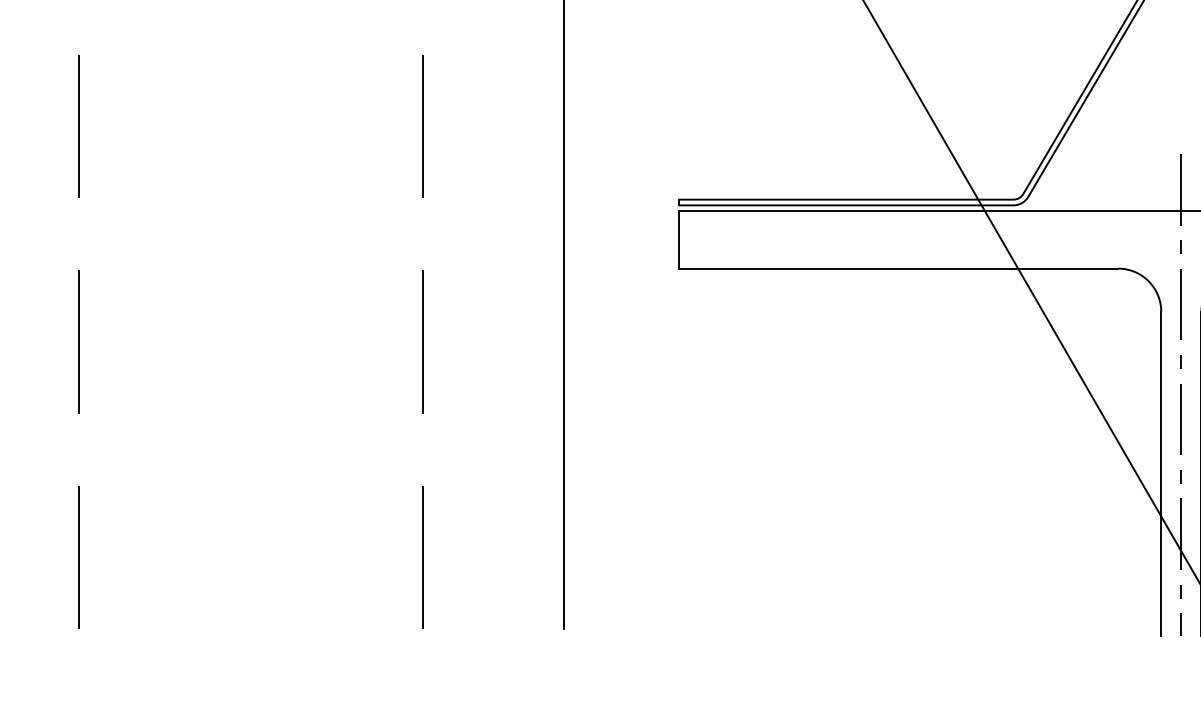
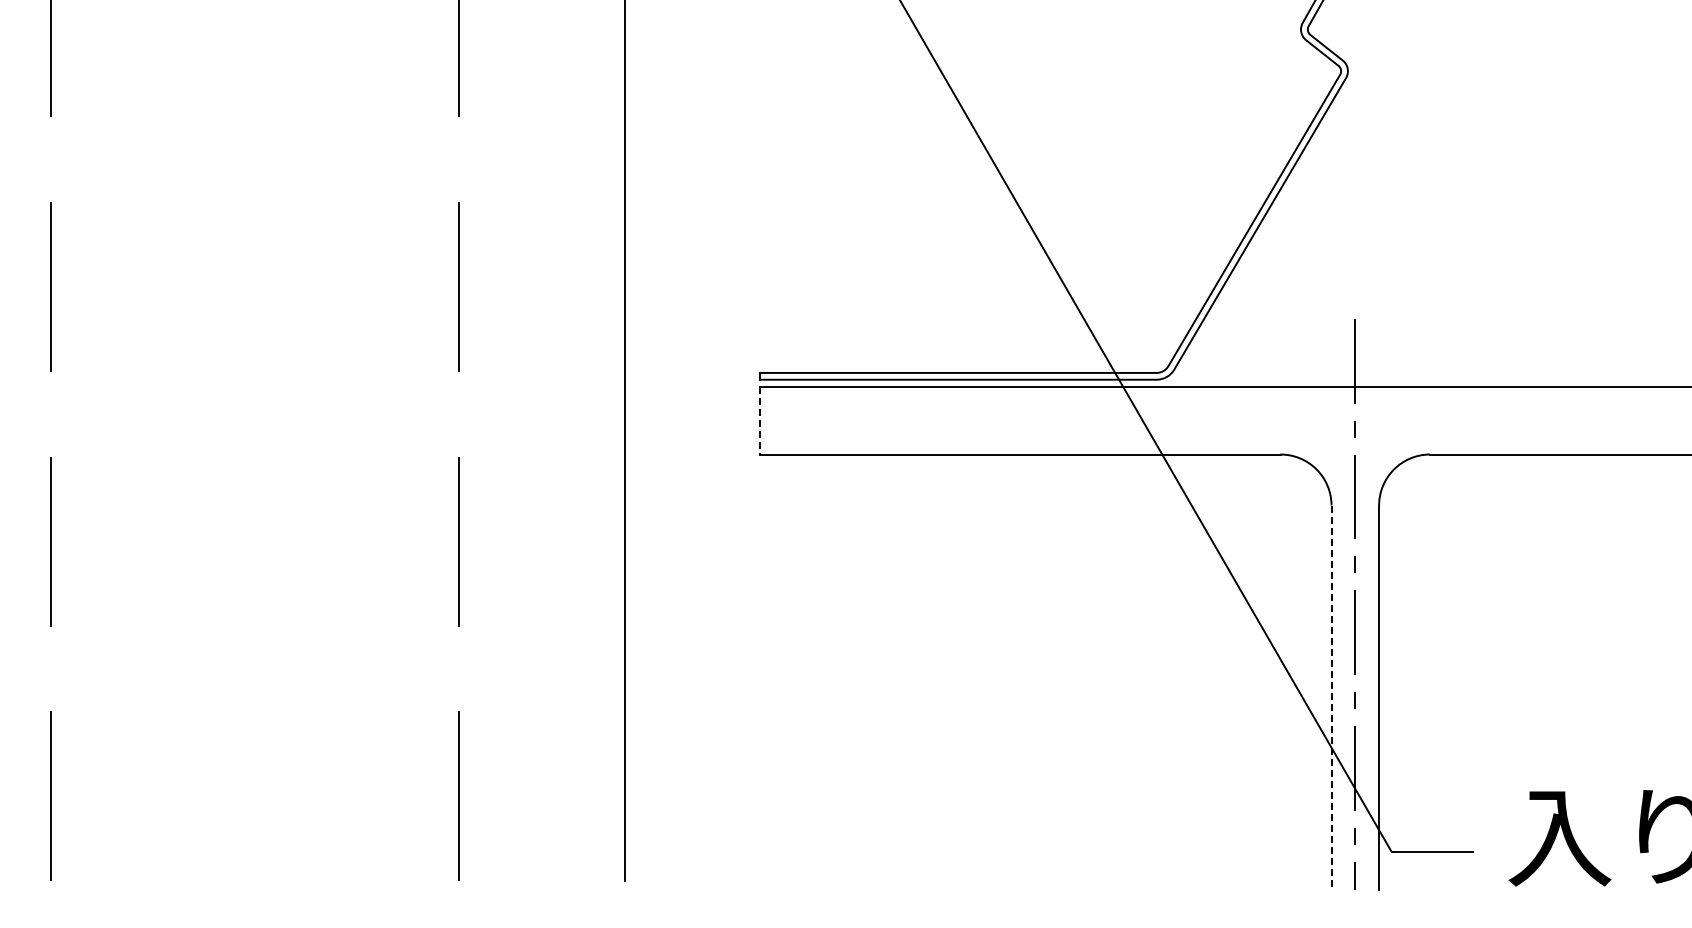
line: (678, 239) -> (760, 420), solid -> dashed
line: (1161, 474) -> (1331, 698), solid -> dashed

